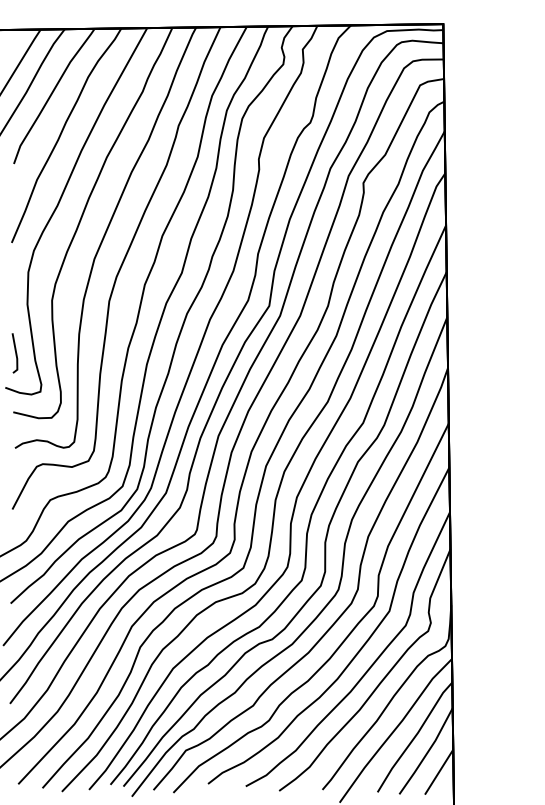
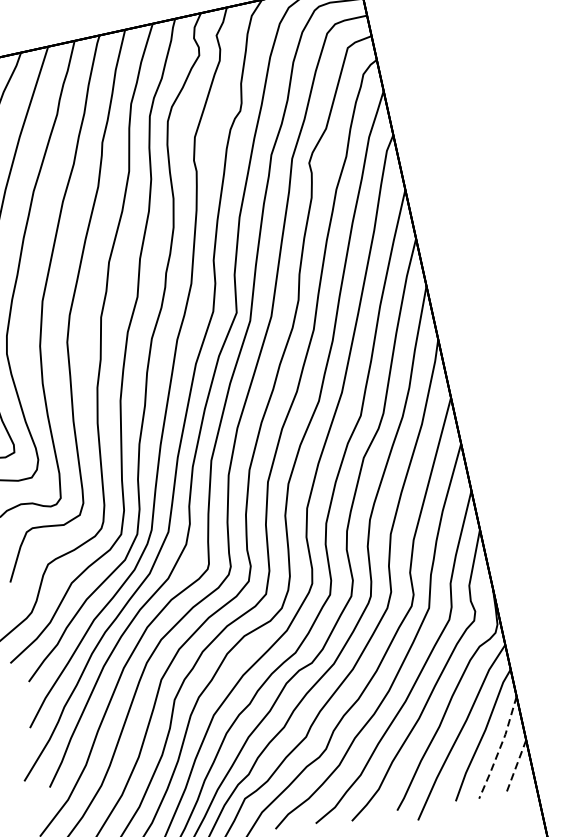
line: (427, 752) -> (499, 748), solid -> dashed
line: (439, 772) -> (516, 767), solid -> dashed

